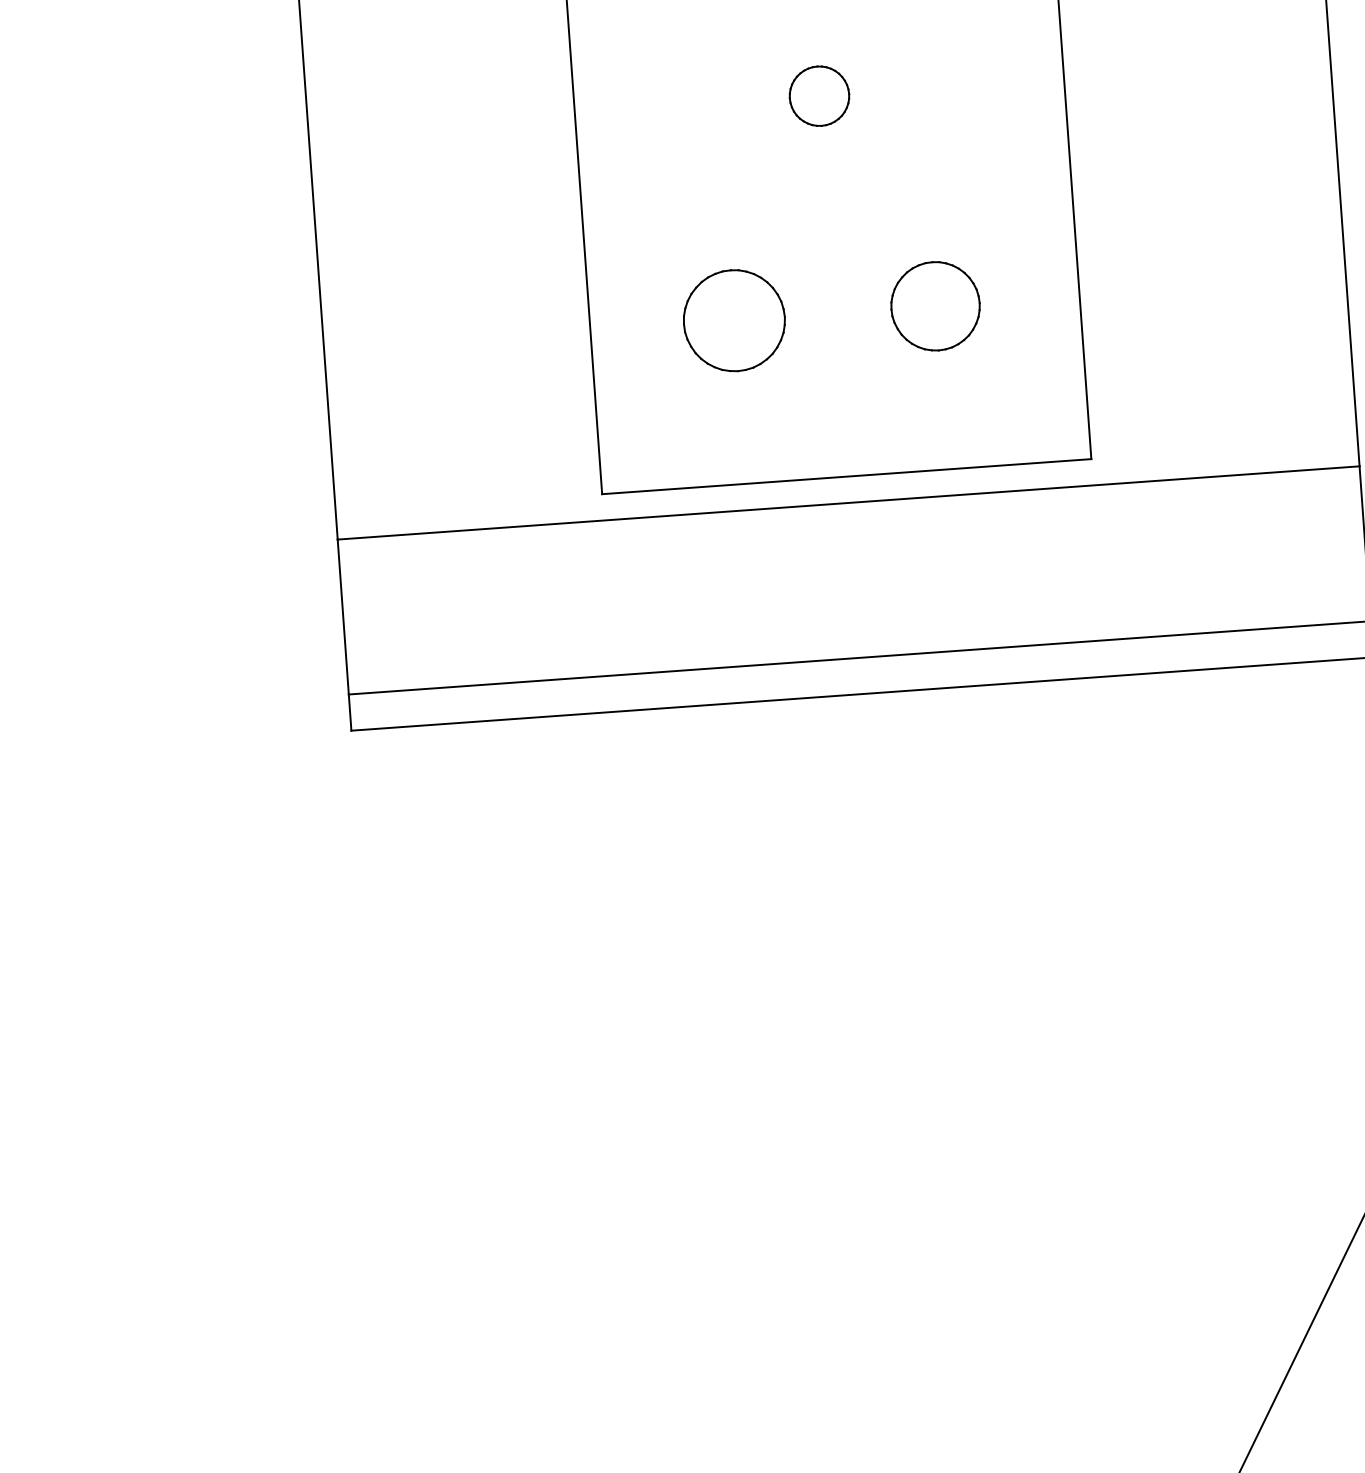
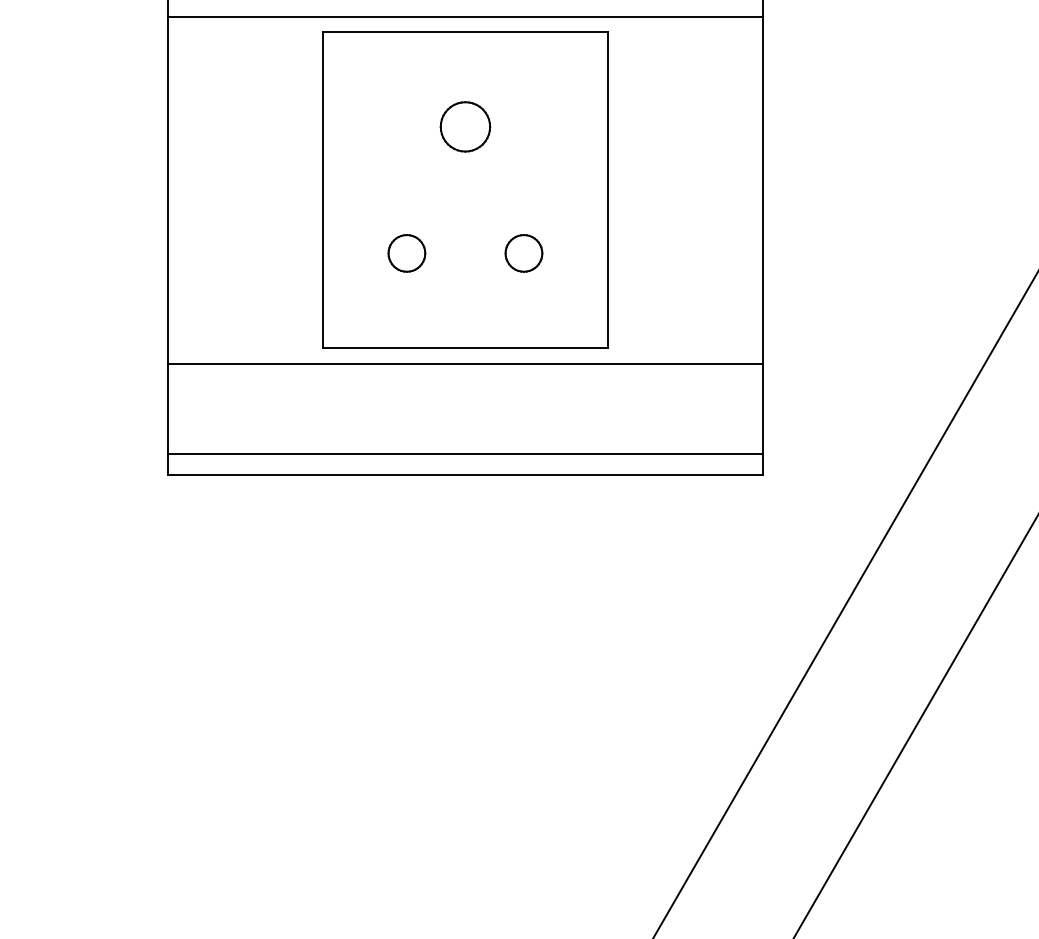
part: (819, 95) -> (465, 126), size x1.43
part: (934, 306) -> (523, 253), size x0.71
part: (733, 320) -> (406, 253), size x0.62

